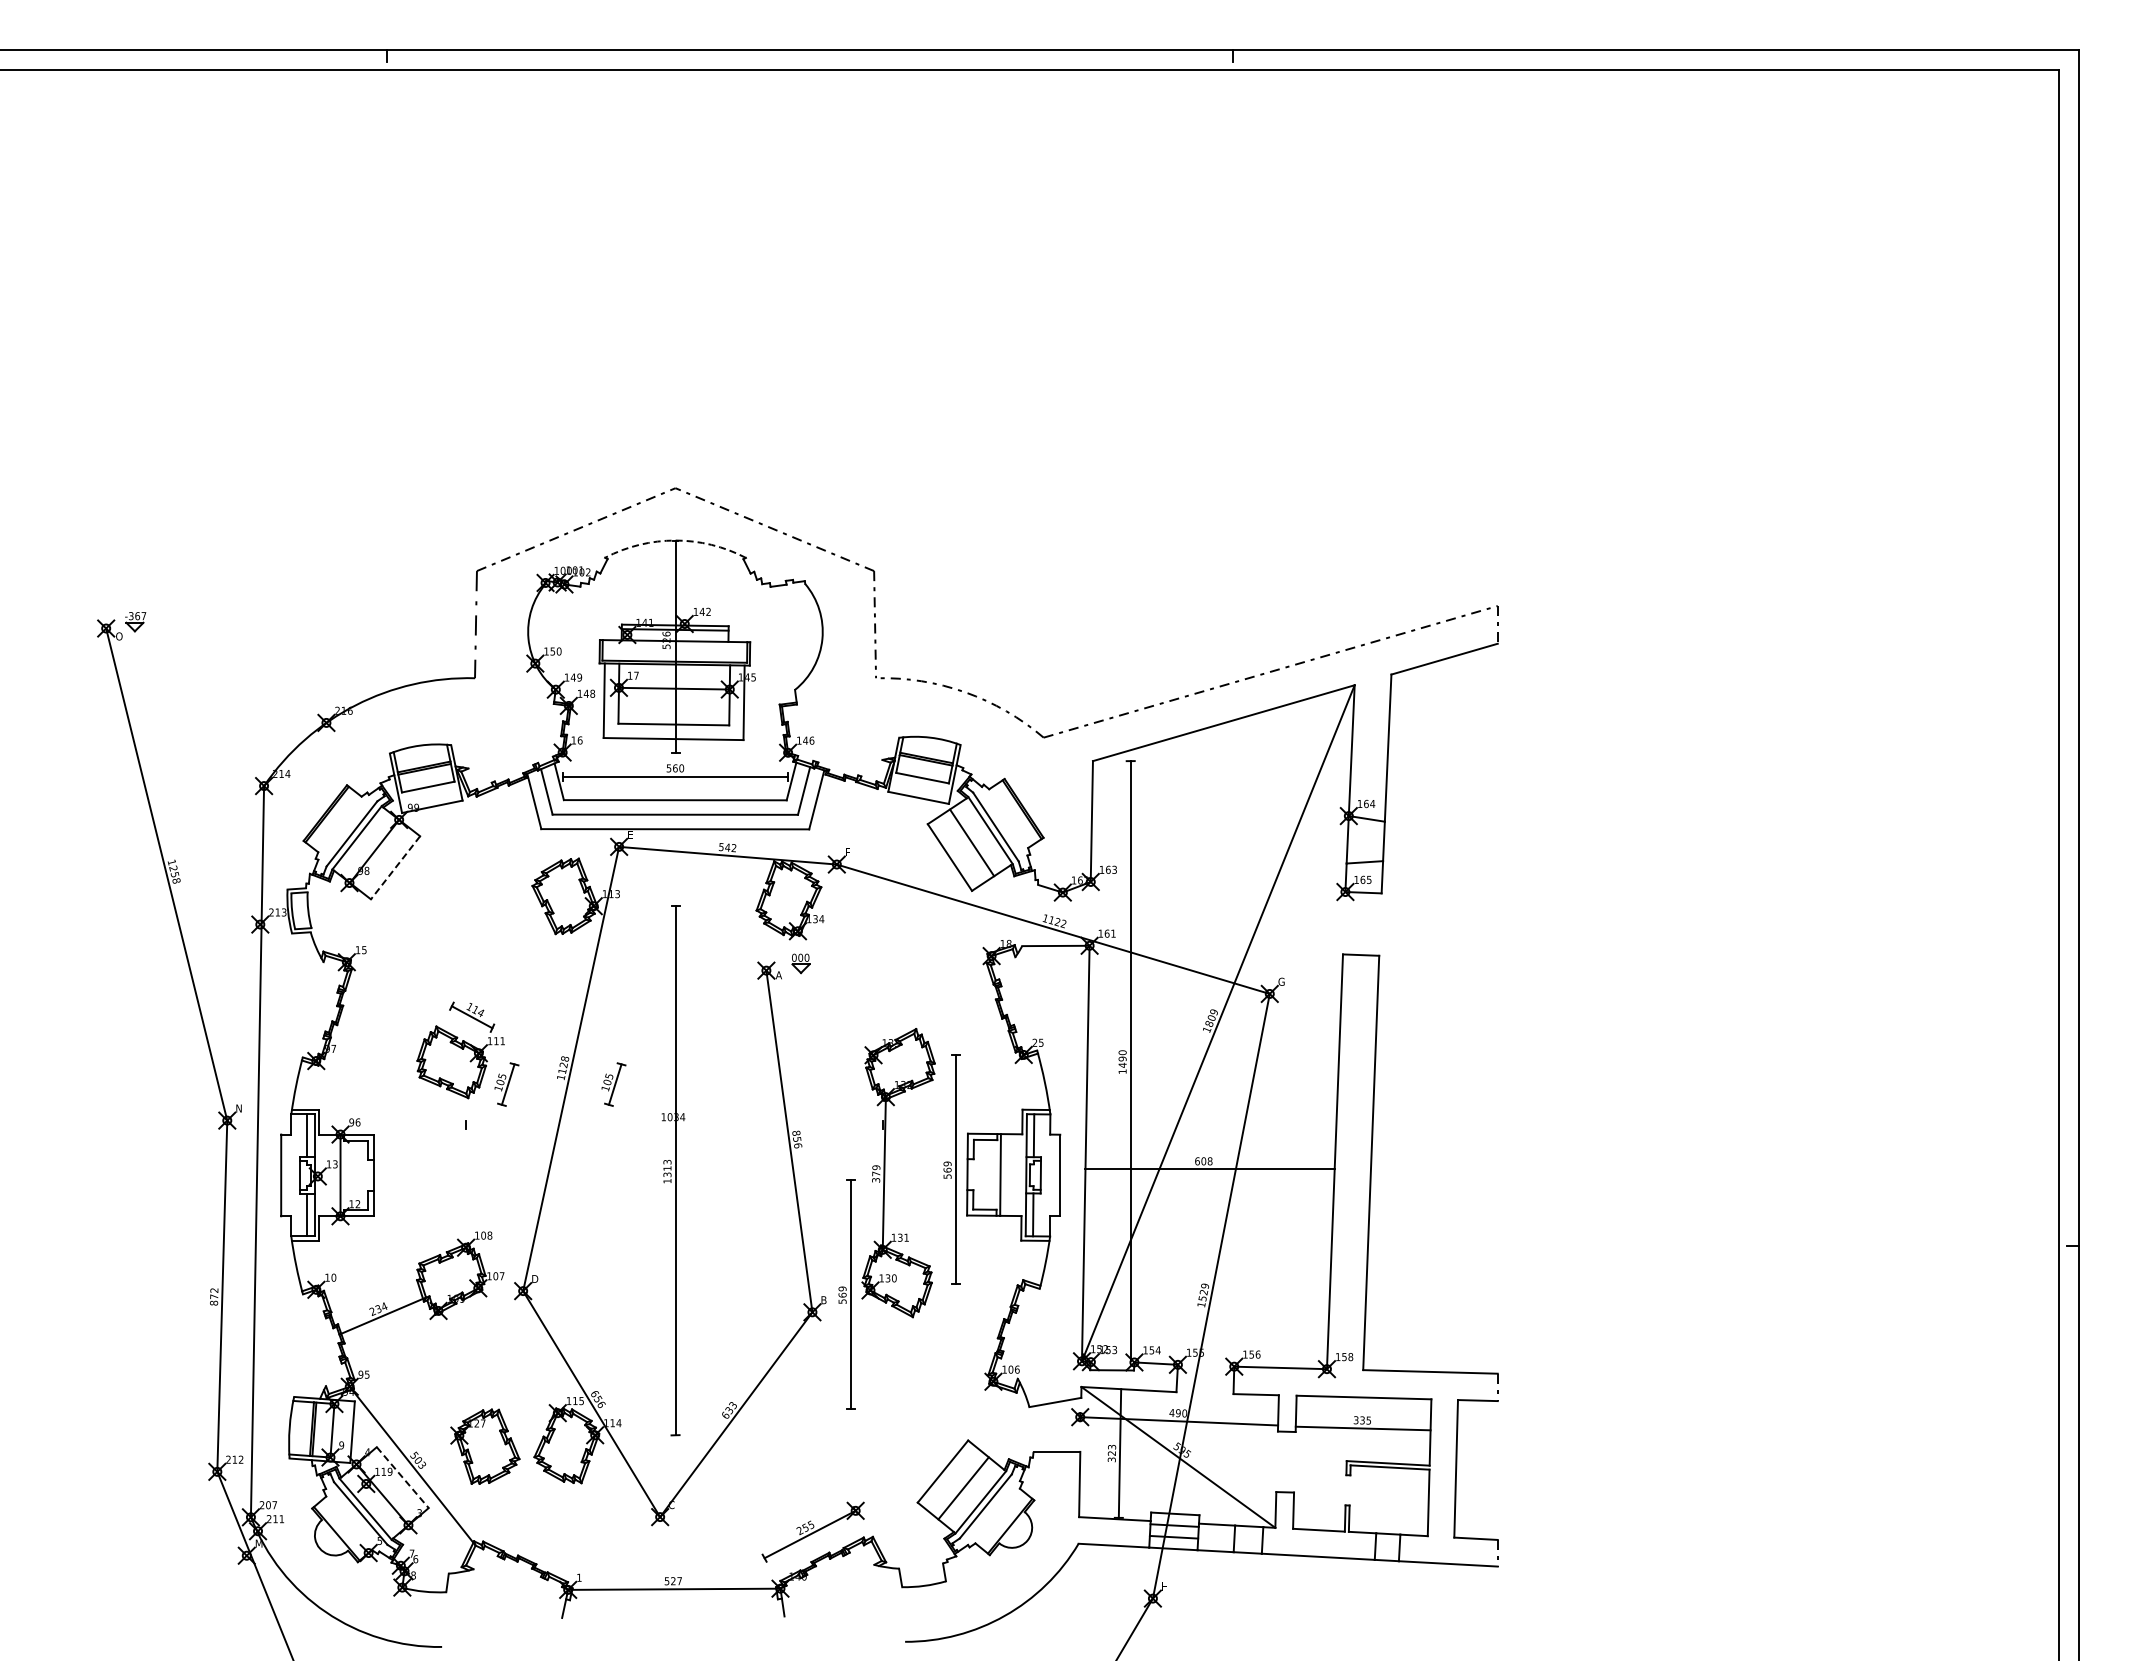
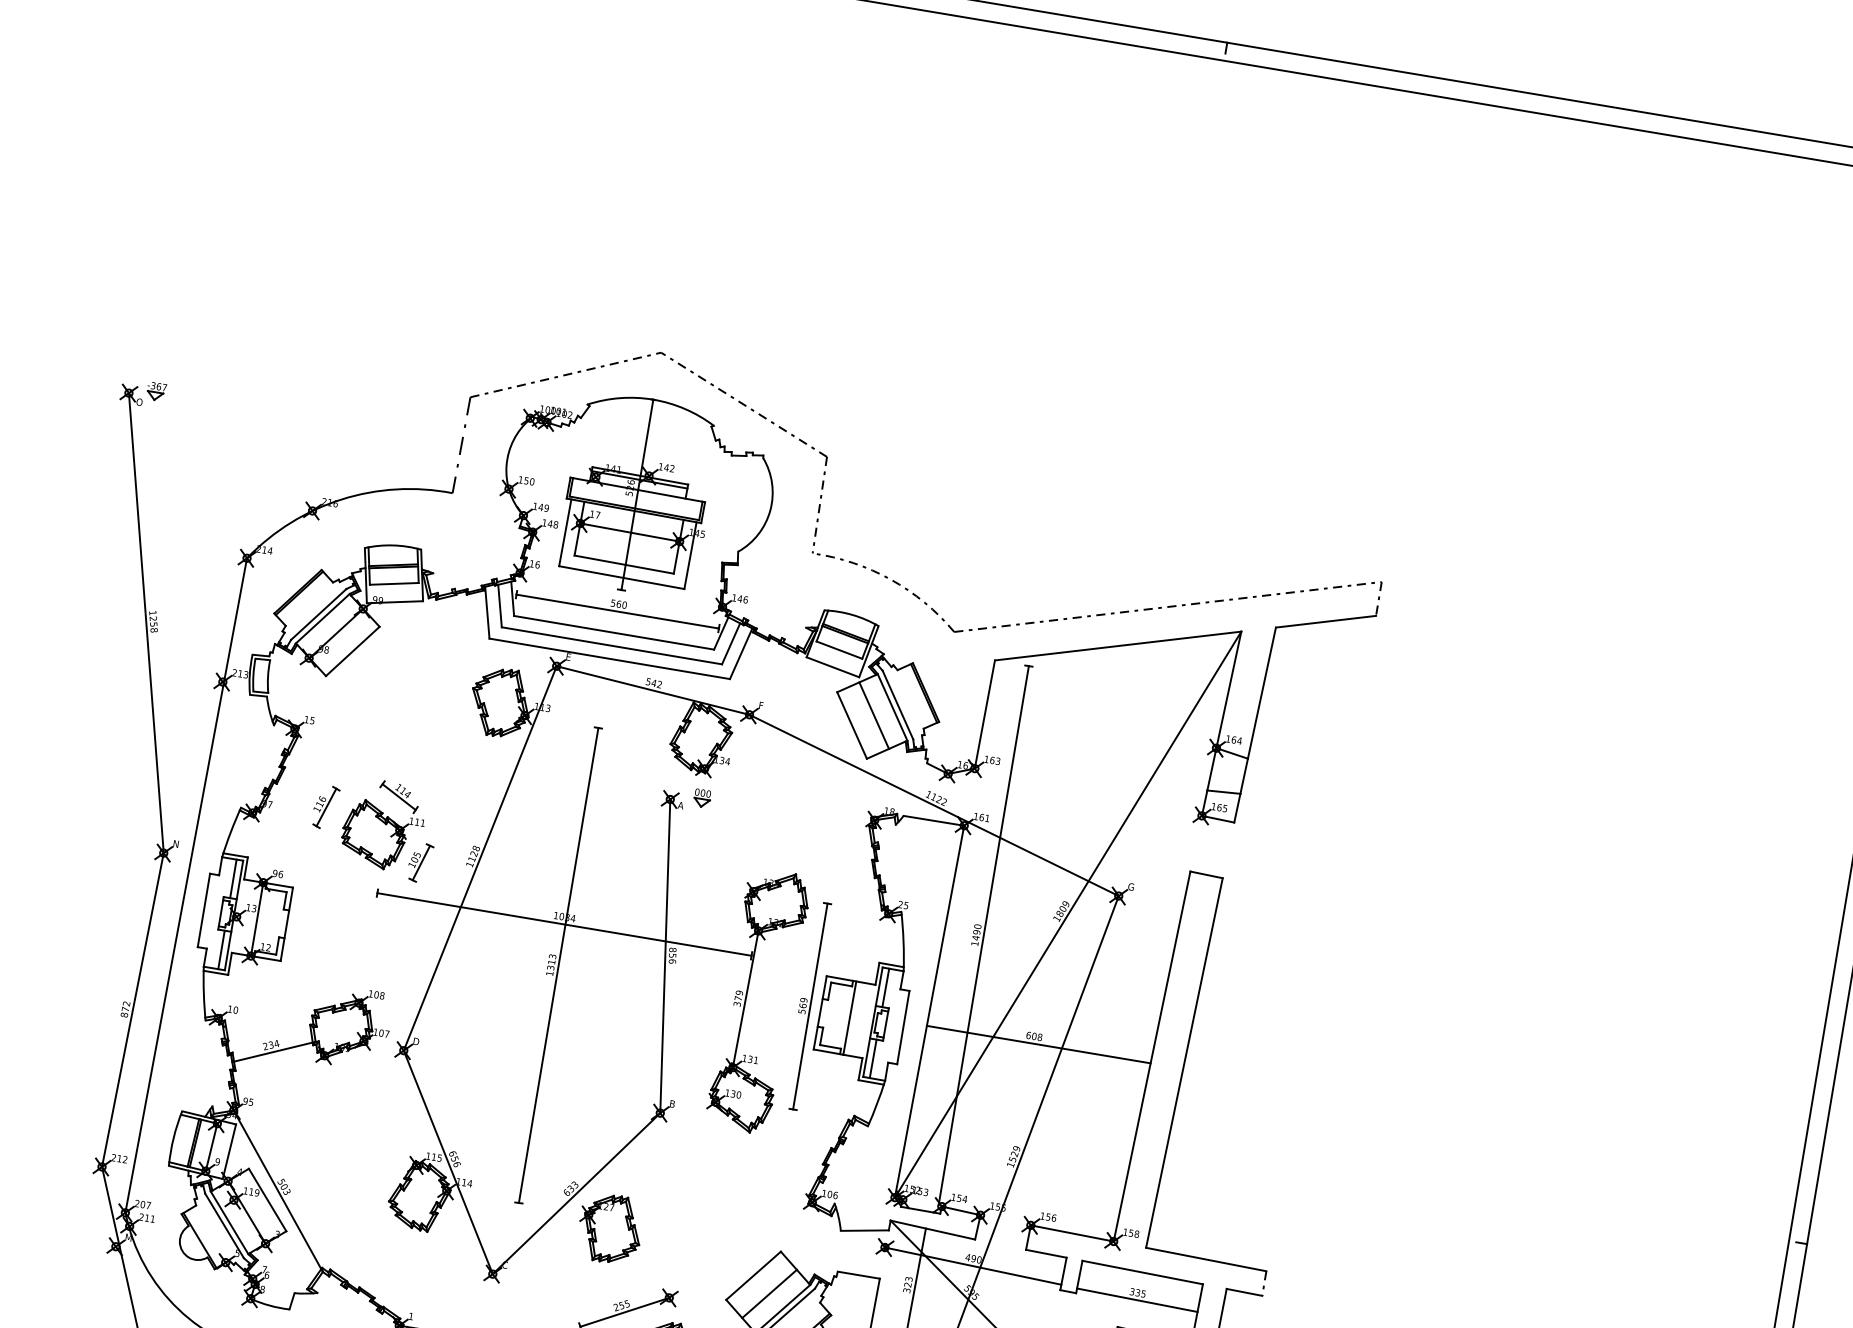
arc: (675, 540) -> (653, 399), dashed -> solid
line: (395, 868) -> (352, 652), dashed -> solid
part: (394, 1041) -> (325, 807), added
part: (613, 1084) -> (515, 878), removed
line: (674, 1125) -> (564, 924), added
part: (846, 1294) -> (693, 1102), removed
part: (485, 1446) -> (610, 1228), moved
line: (403, 1478) -> (268, 1200), dashed -> solid

